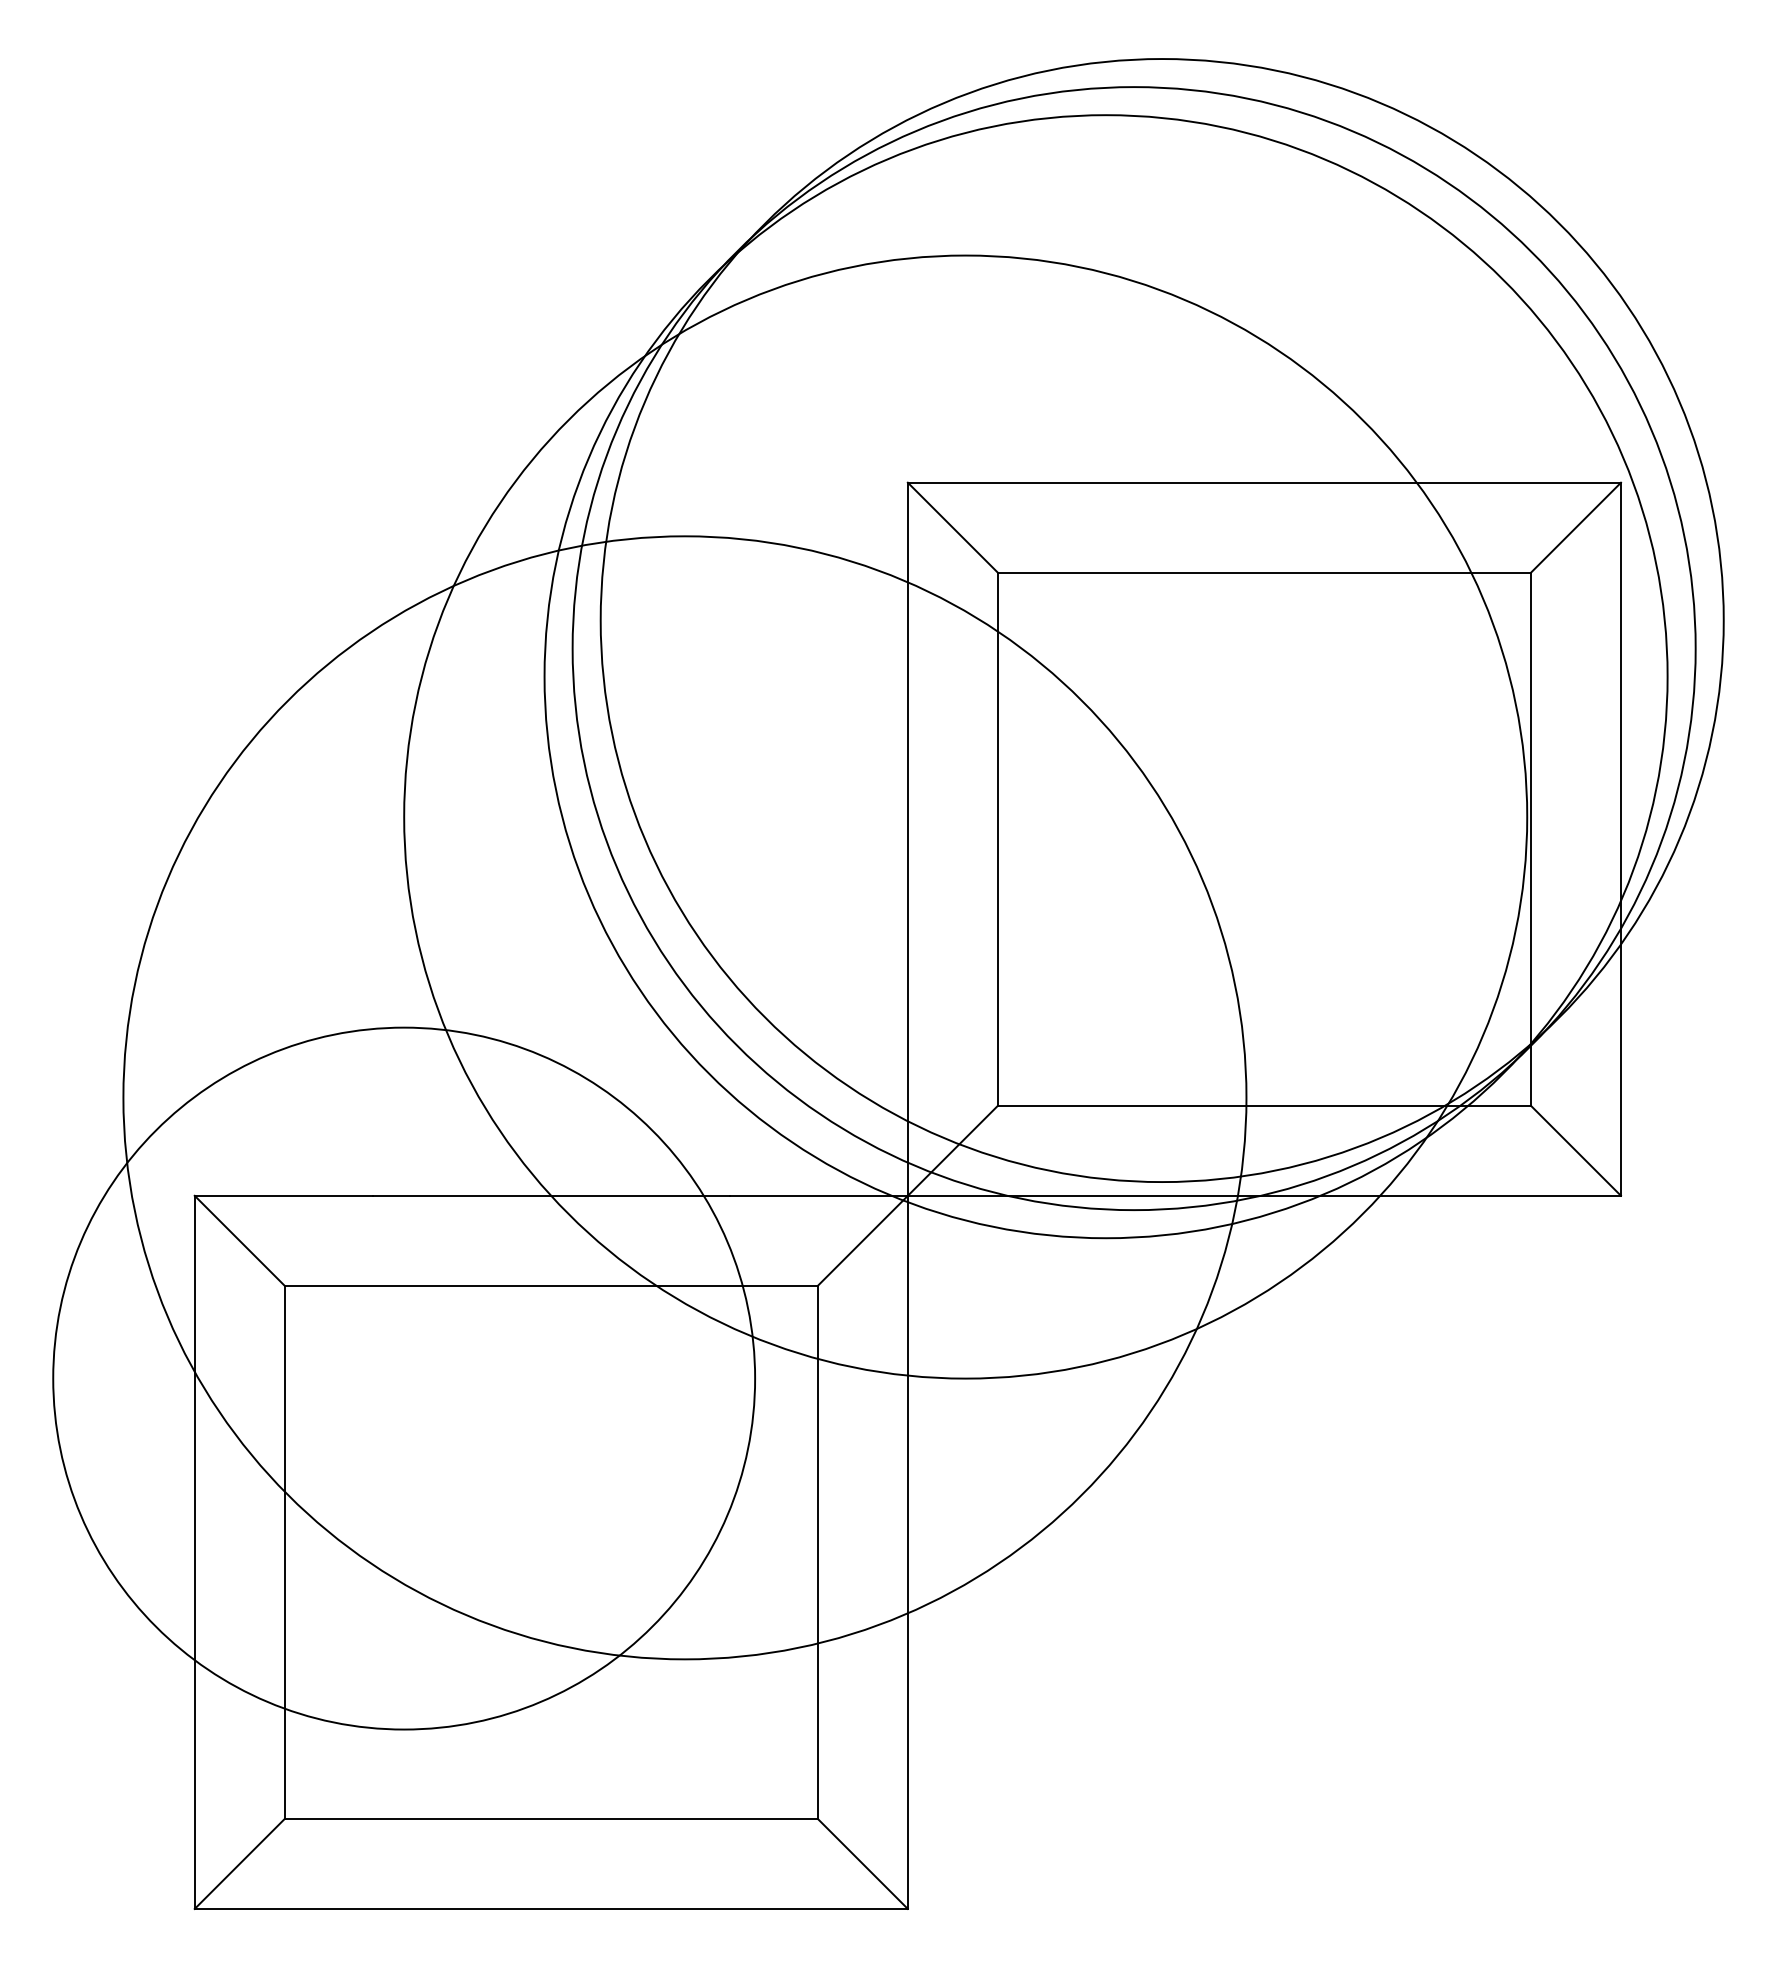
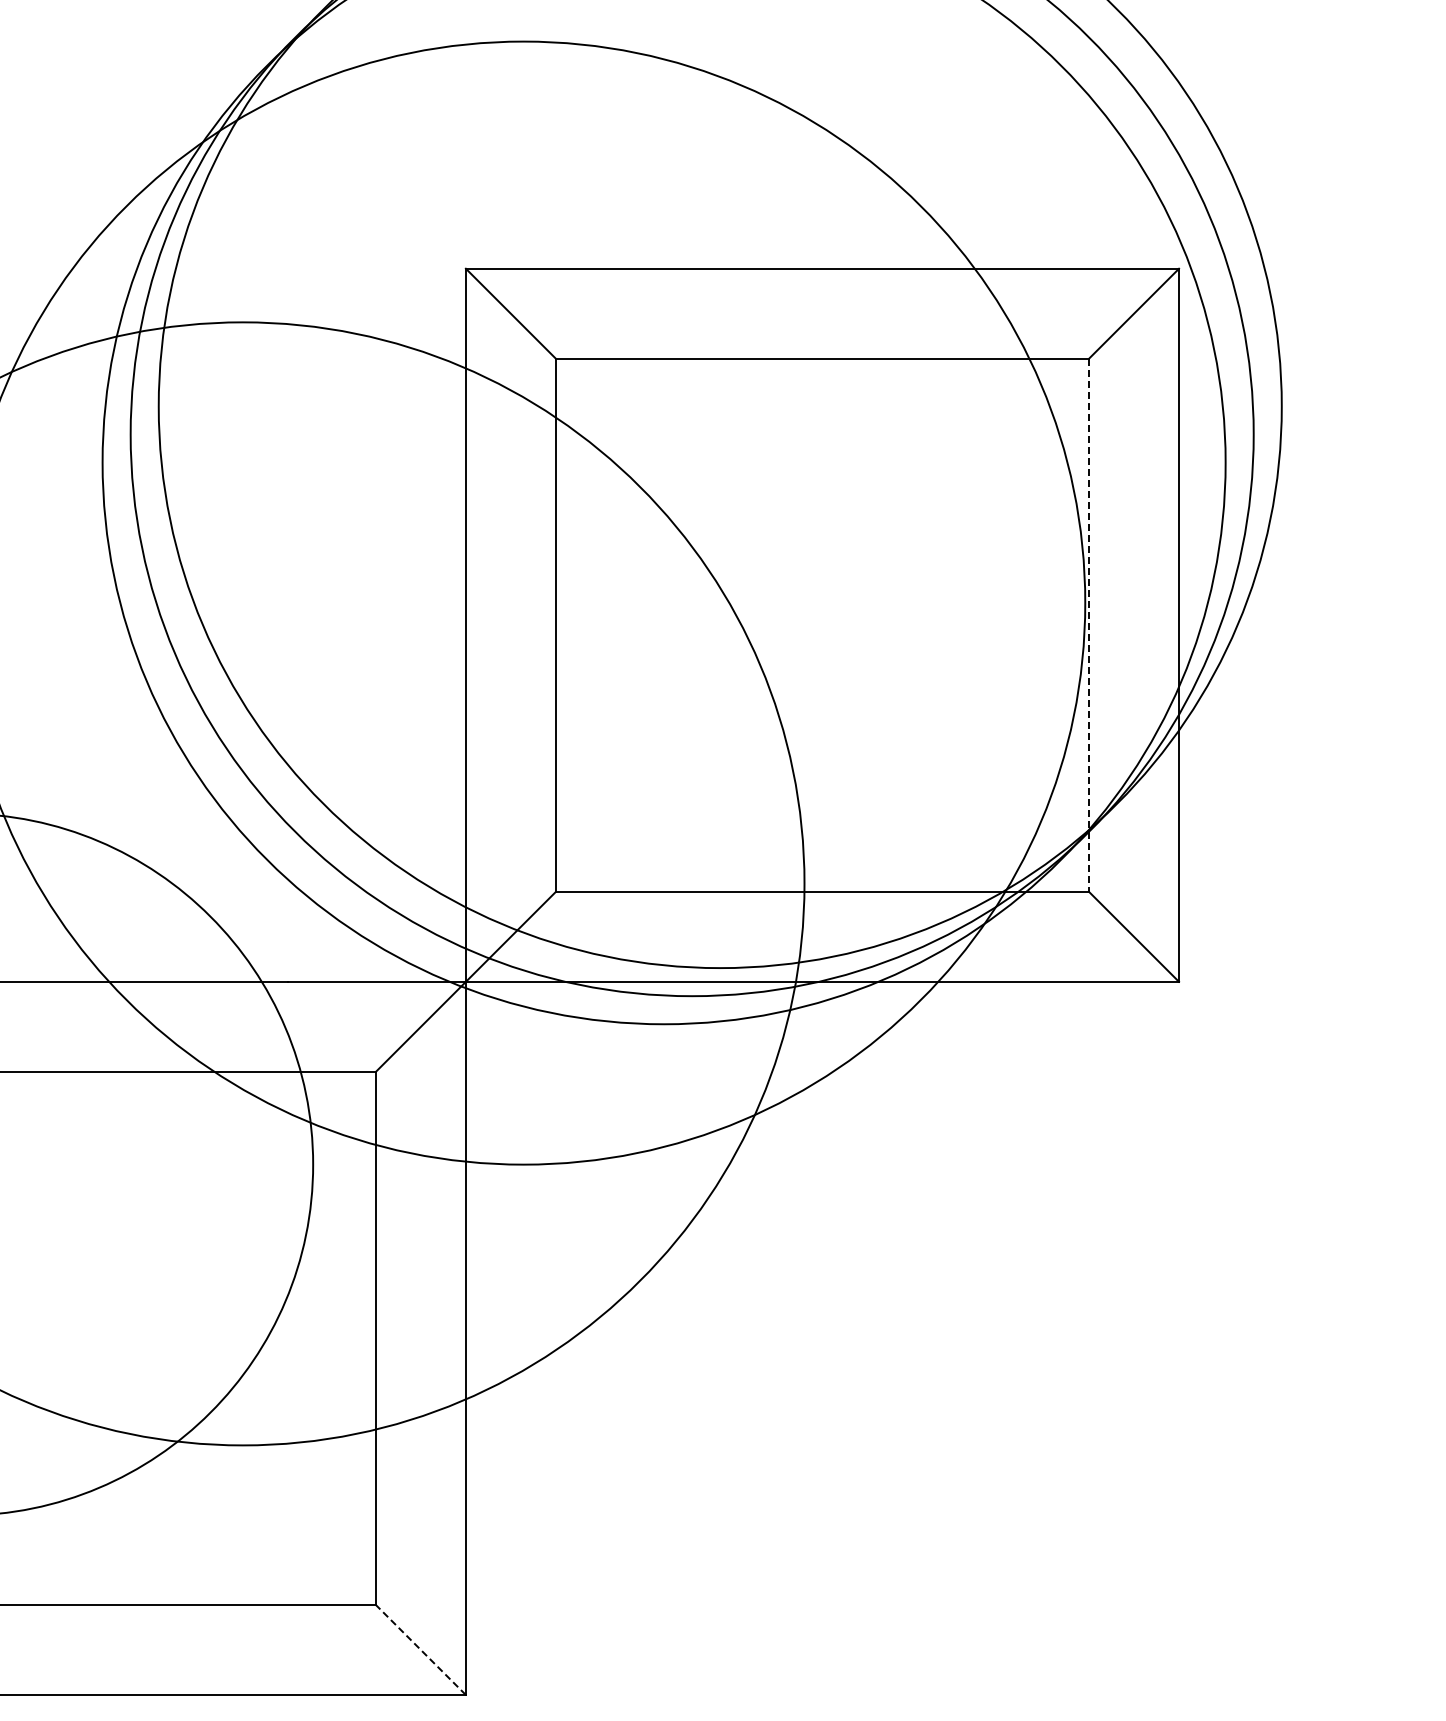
line: (1531, 839) -> (1089, 625), solid -> dashed
line: (862, 1864) -> (420, 1650), solid -> dashed

